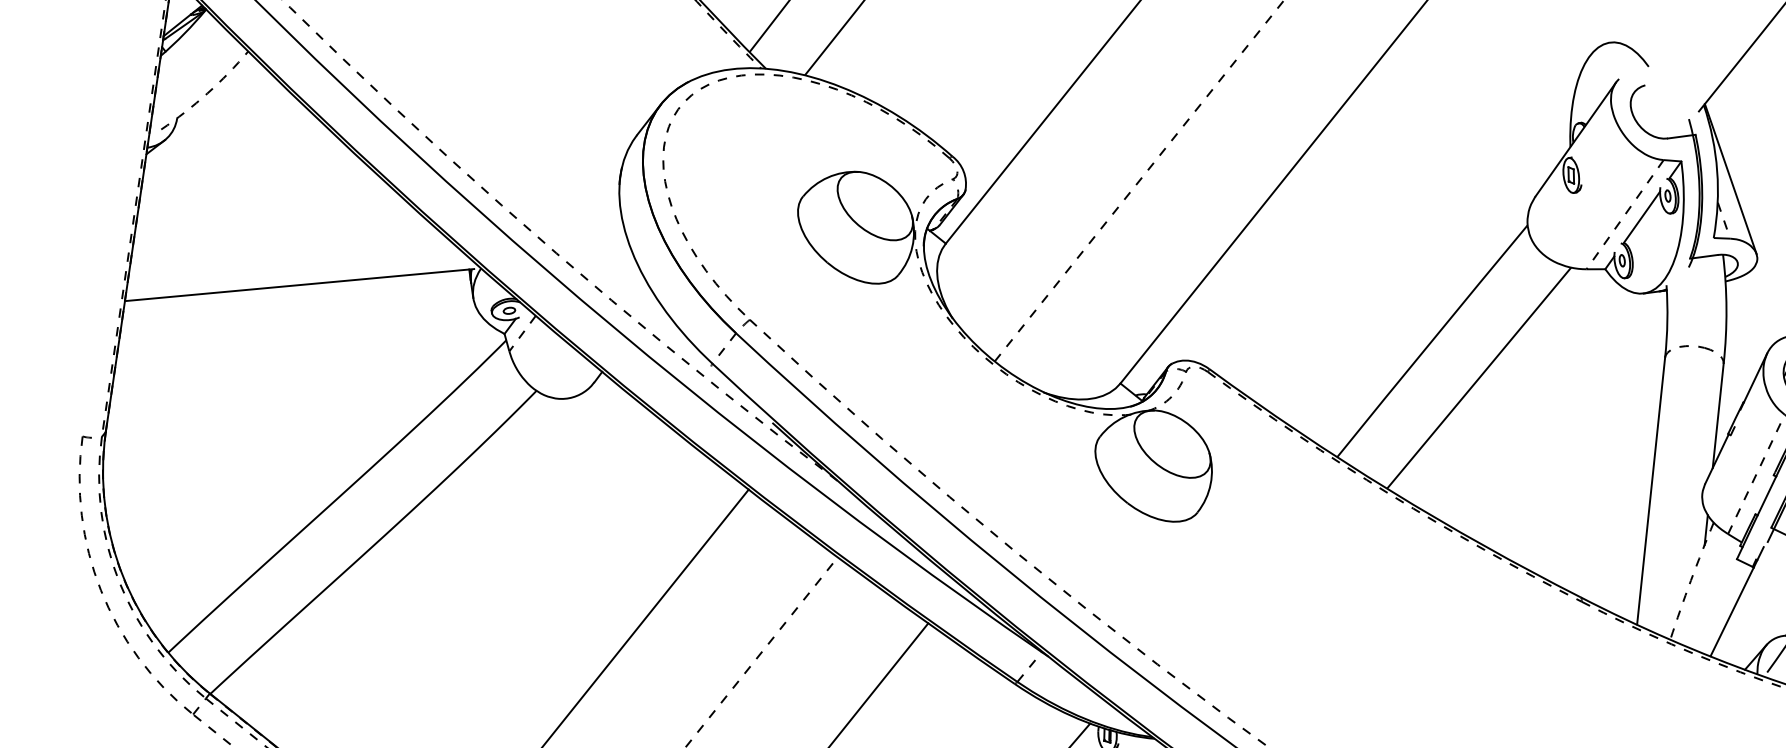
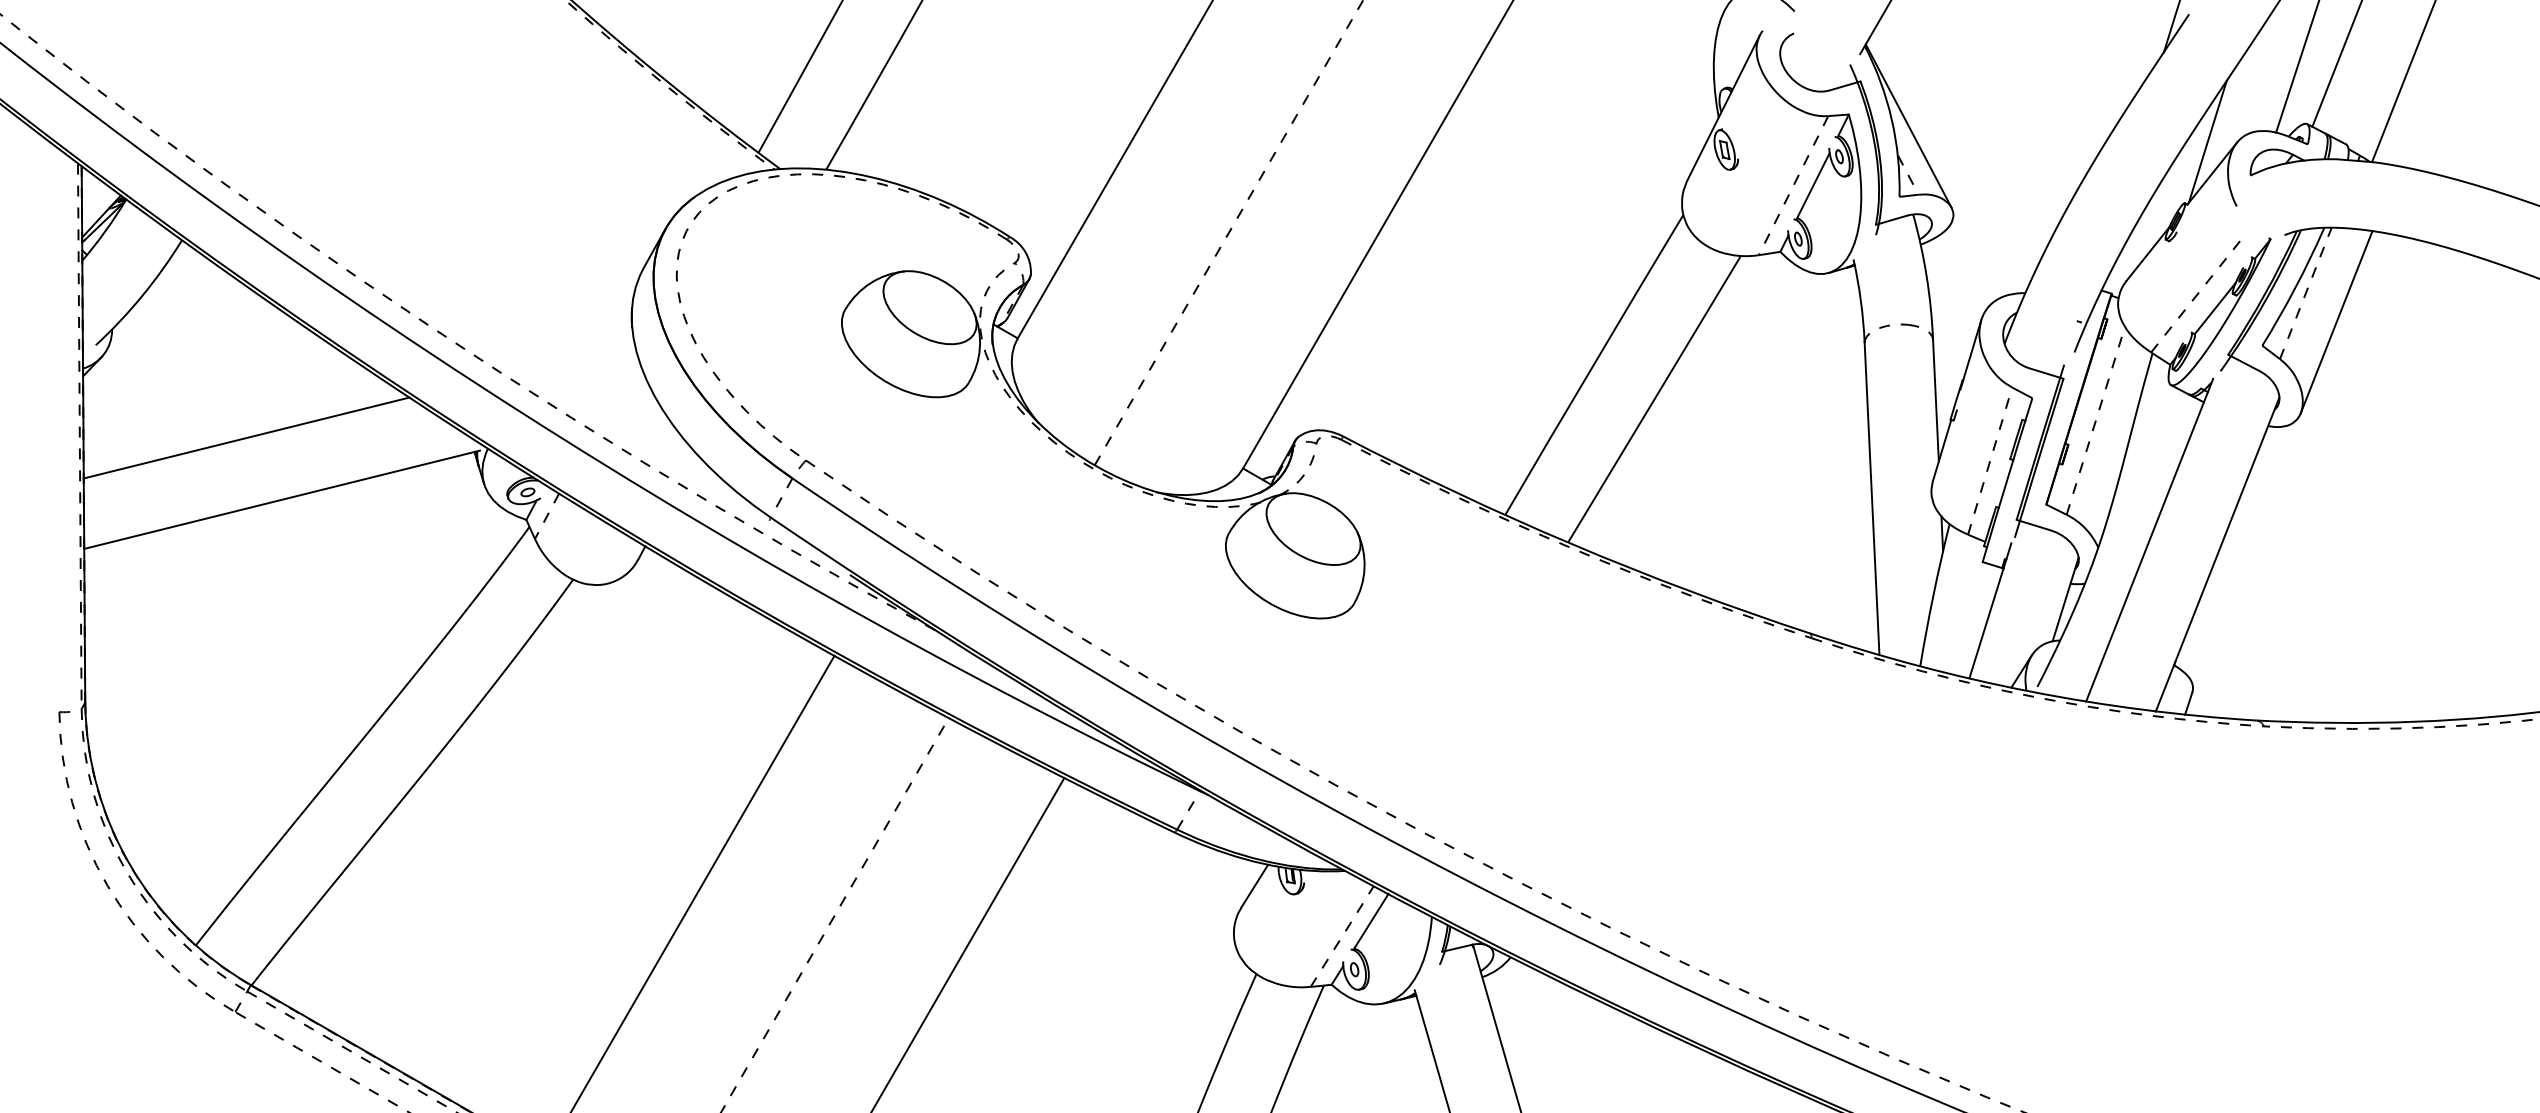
arc: (207, 93) -> (142, 295), dashed -> solid
line: (277, 227) -> (246, 437), added
arc: (1690, 580) -> (1933, 594), dashed -> solid

